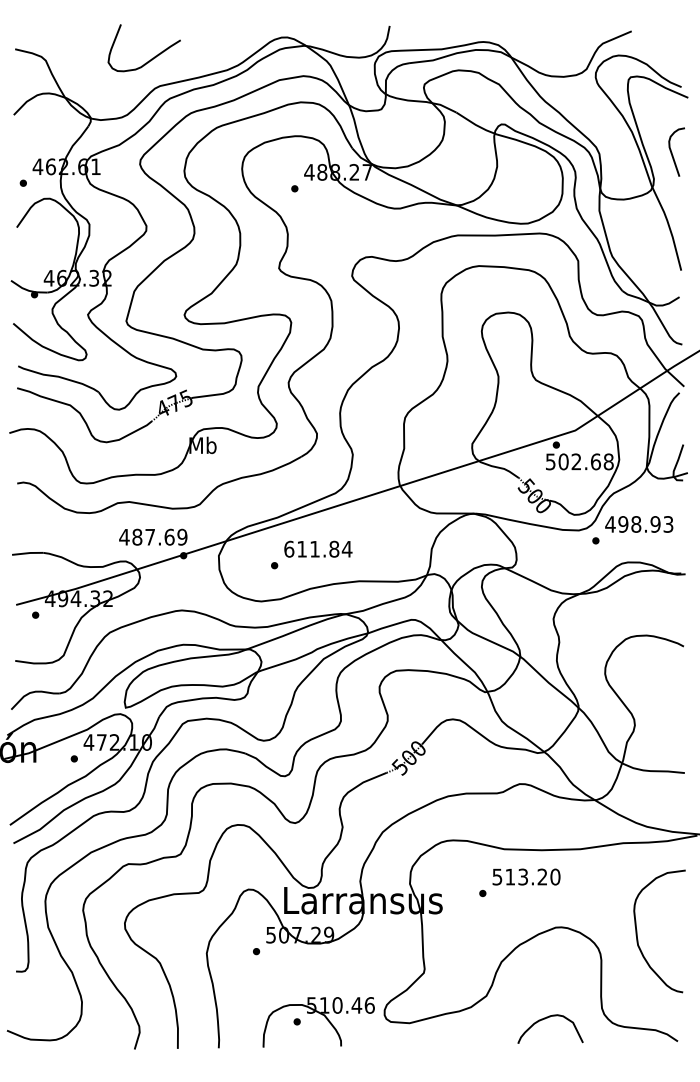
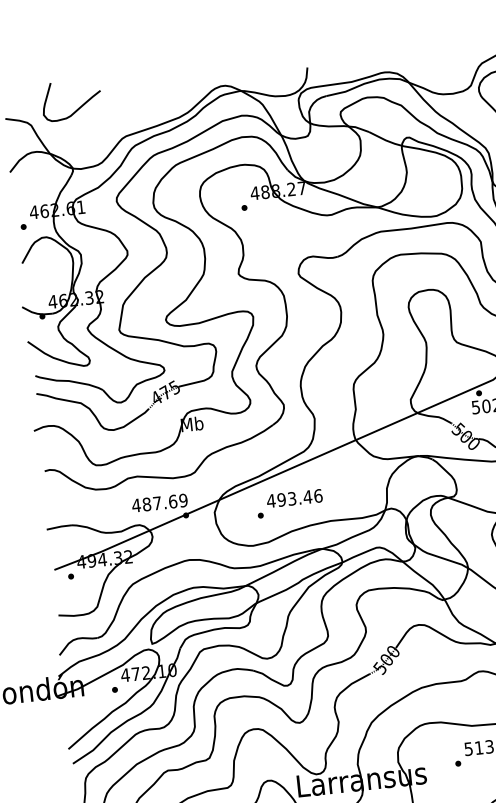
curve: (151, 58) -> (78, 108), moved
text: (317, 548) -> (294, 497), 611.84 -> 493.46

